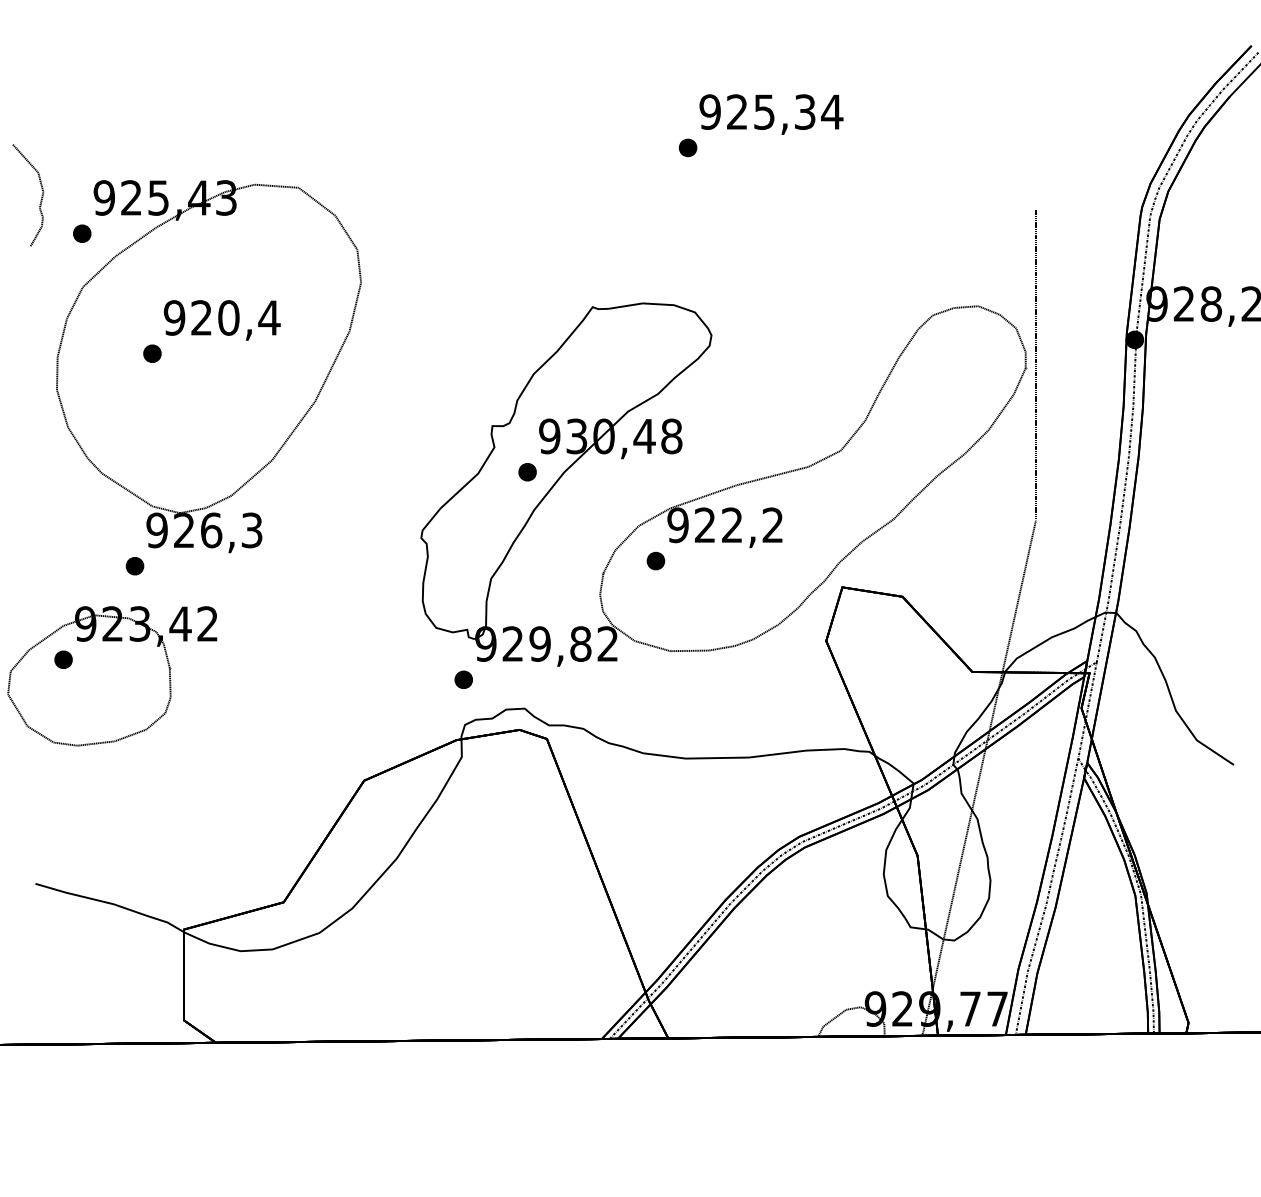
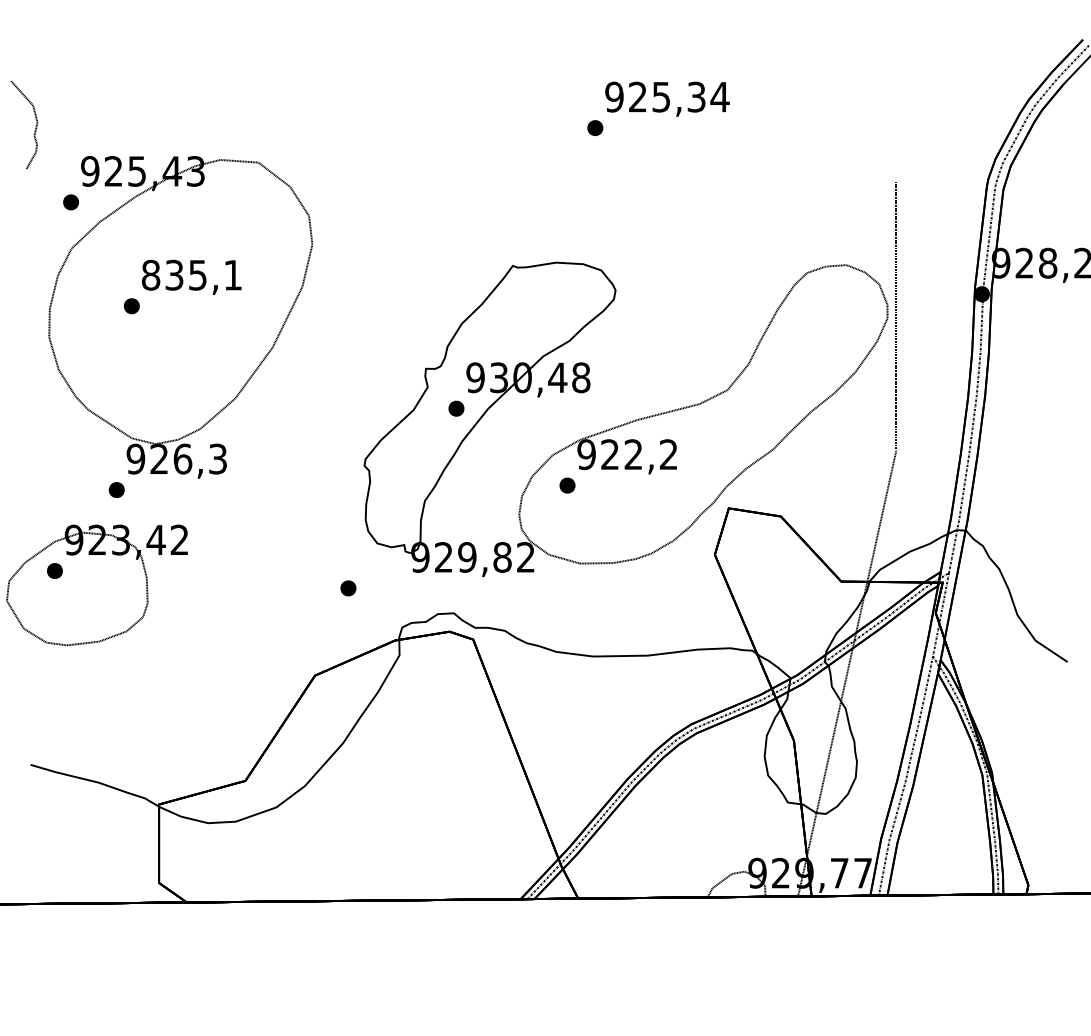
curve: (41, 195) -> (35, 125), moved
text: (221, 317) -> (191, 274), 920,4 -> 835,1
part: (463, 679) -> (348, 588), moved

